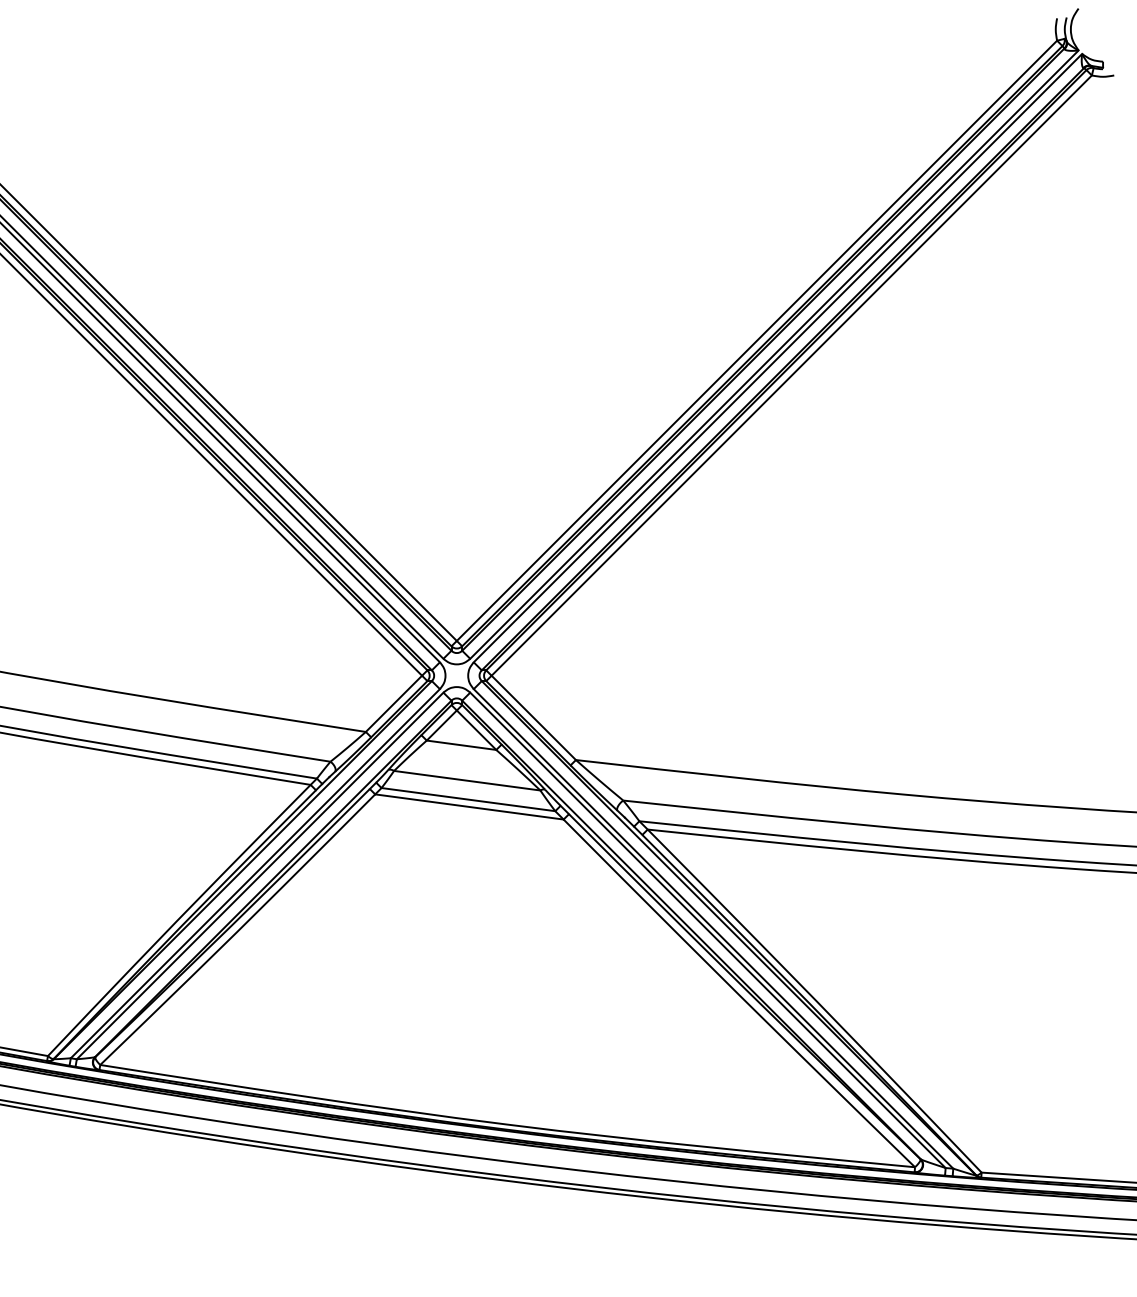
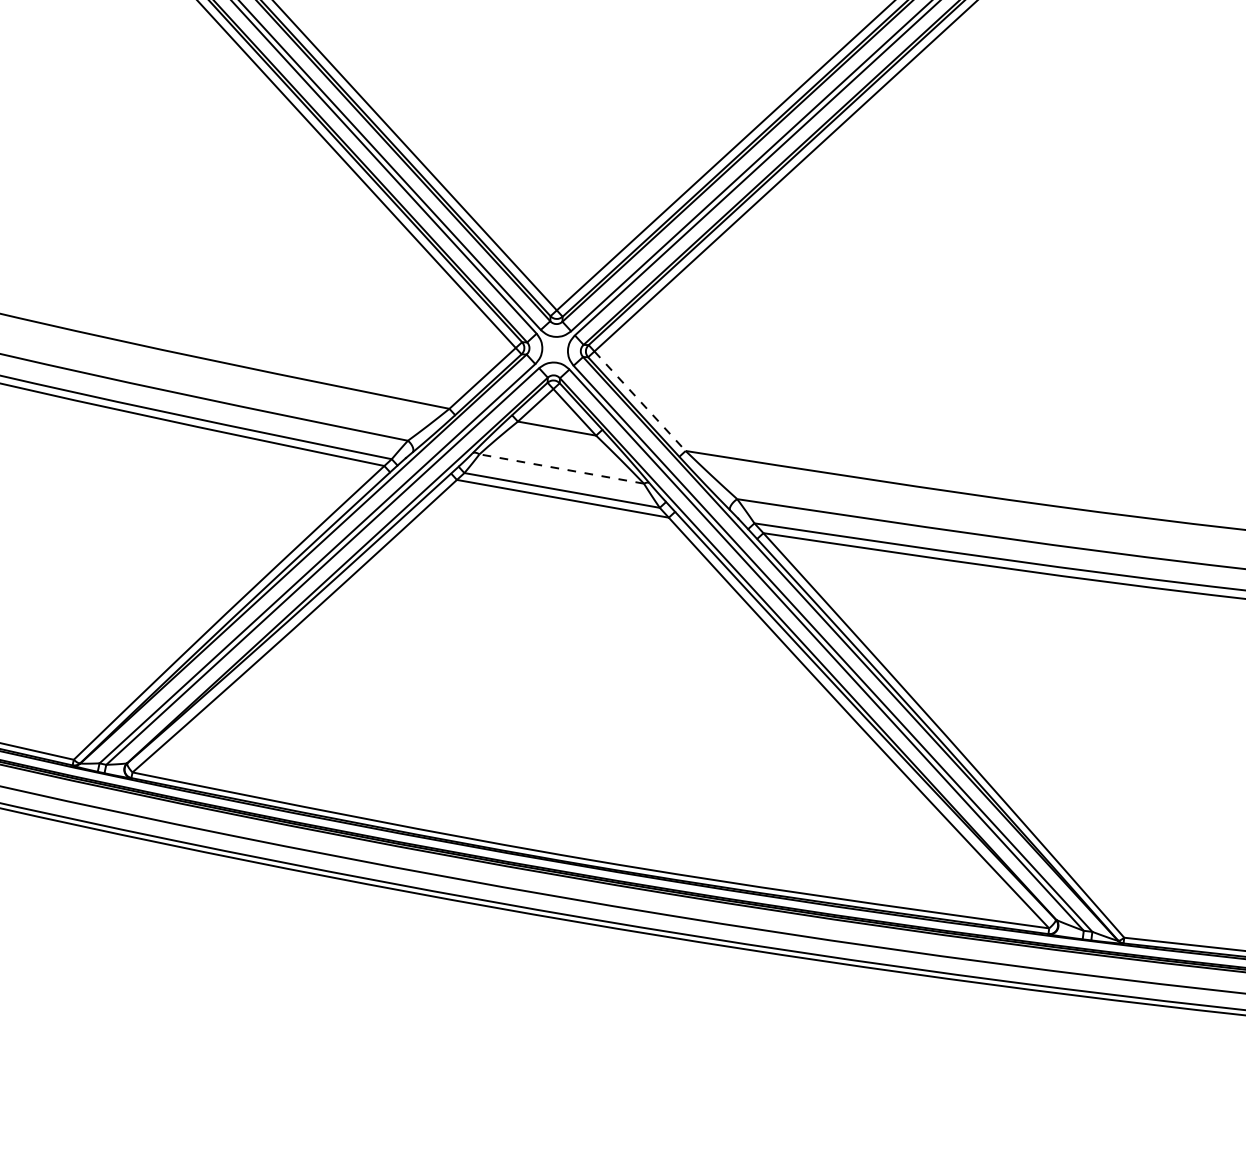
line: (533, 717) -> (639, 400), solid -> dashed
line: (467, 780) -> (562, 468), solid -> dashed

